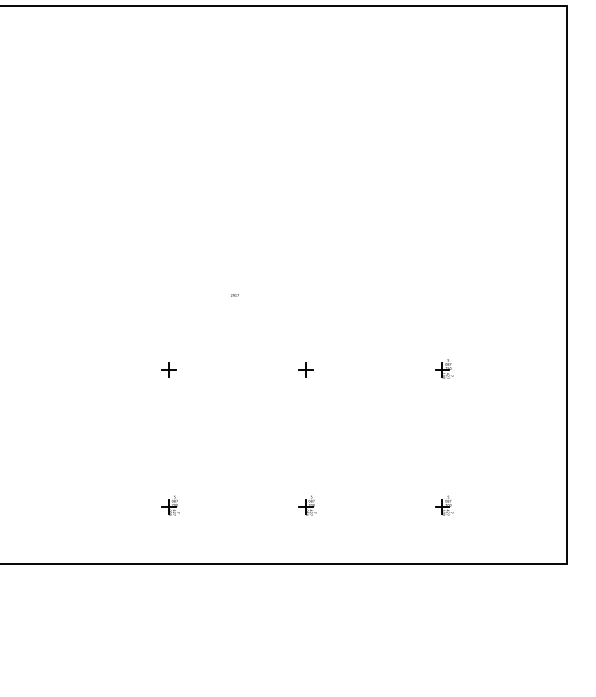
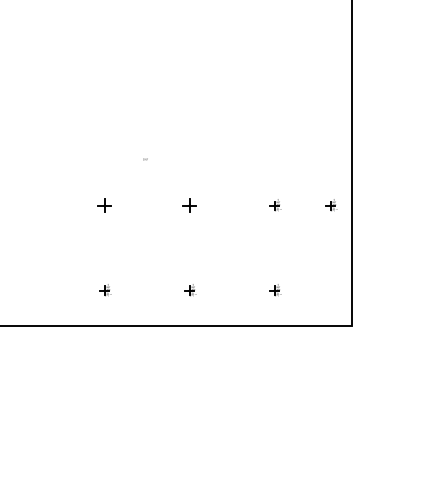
part: (168, 369) -> (104, 205), size x1.6
part: (305, 369) -> (189, 205), size x1.6
part: (534, 369) -> (331, 205), added

